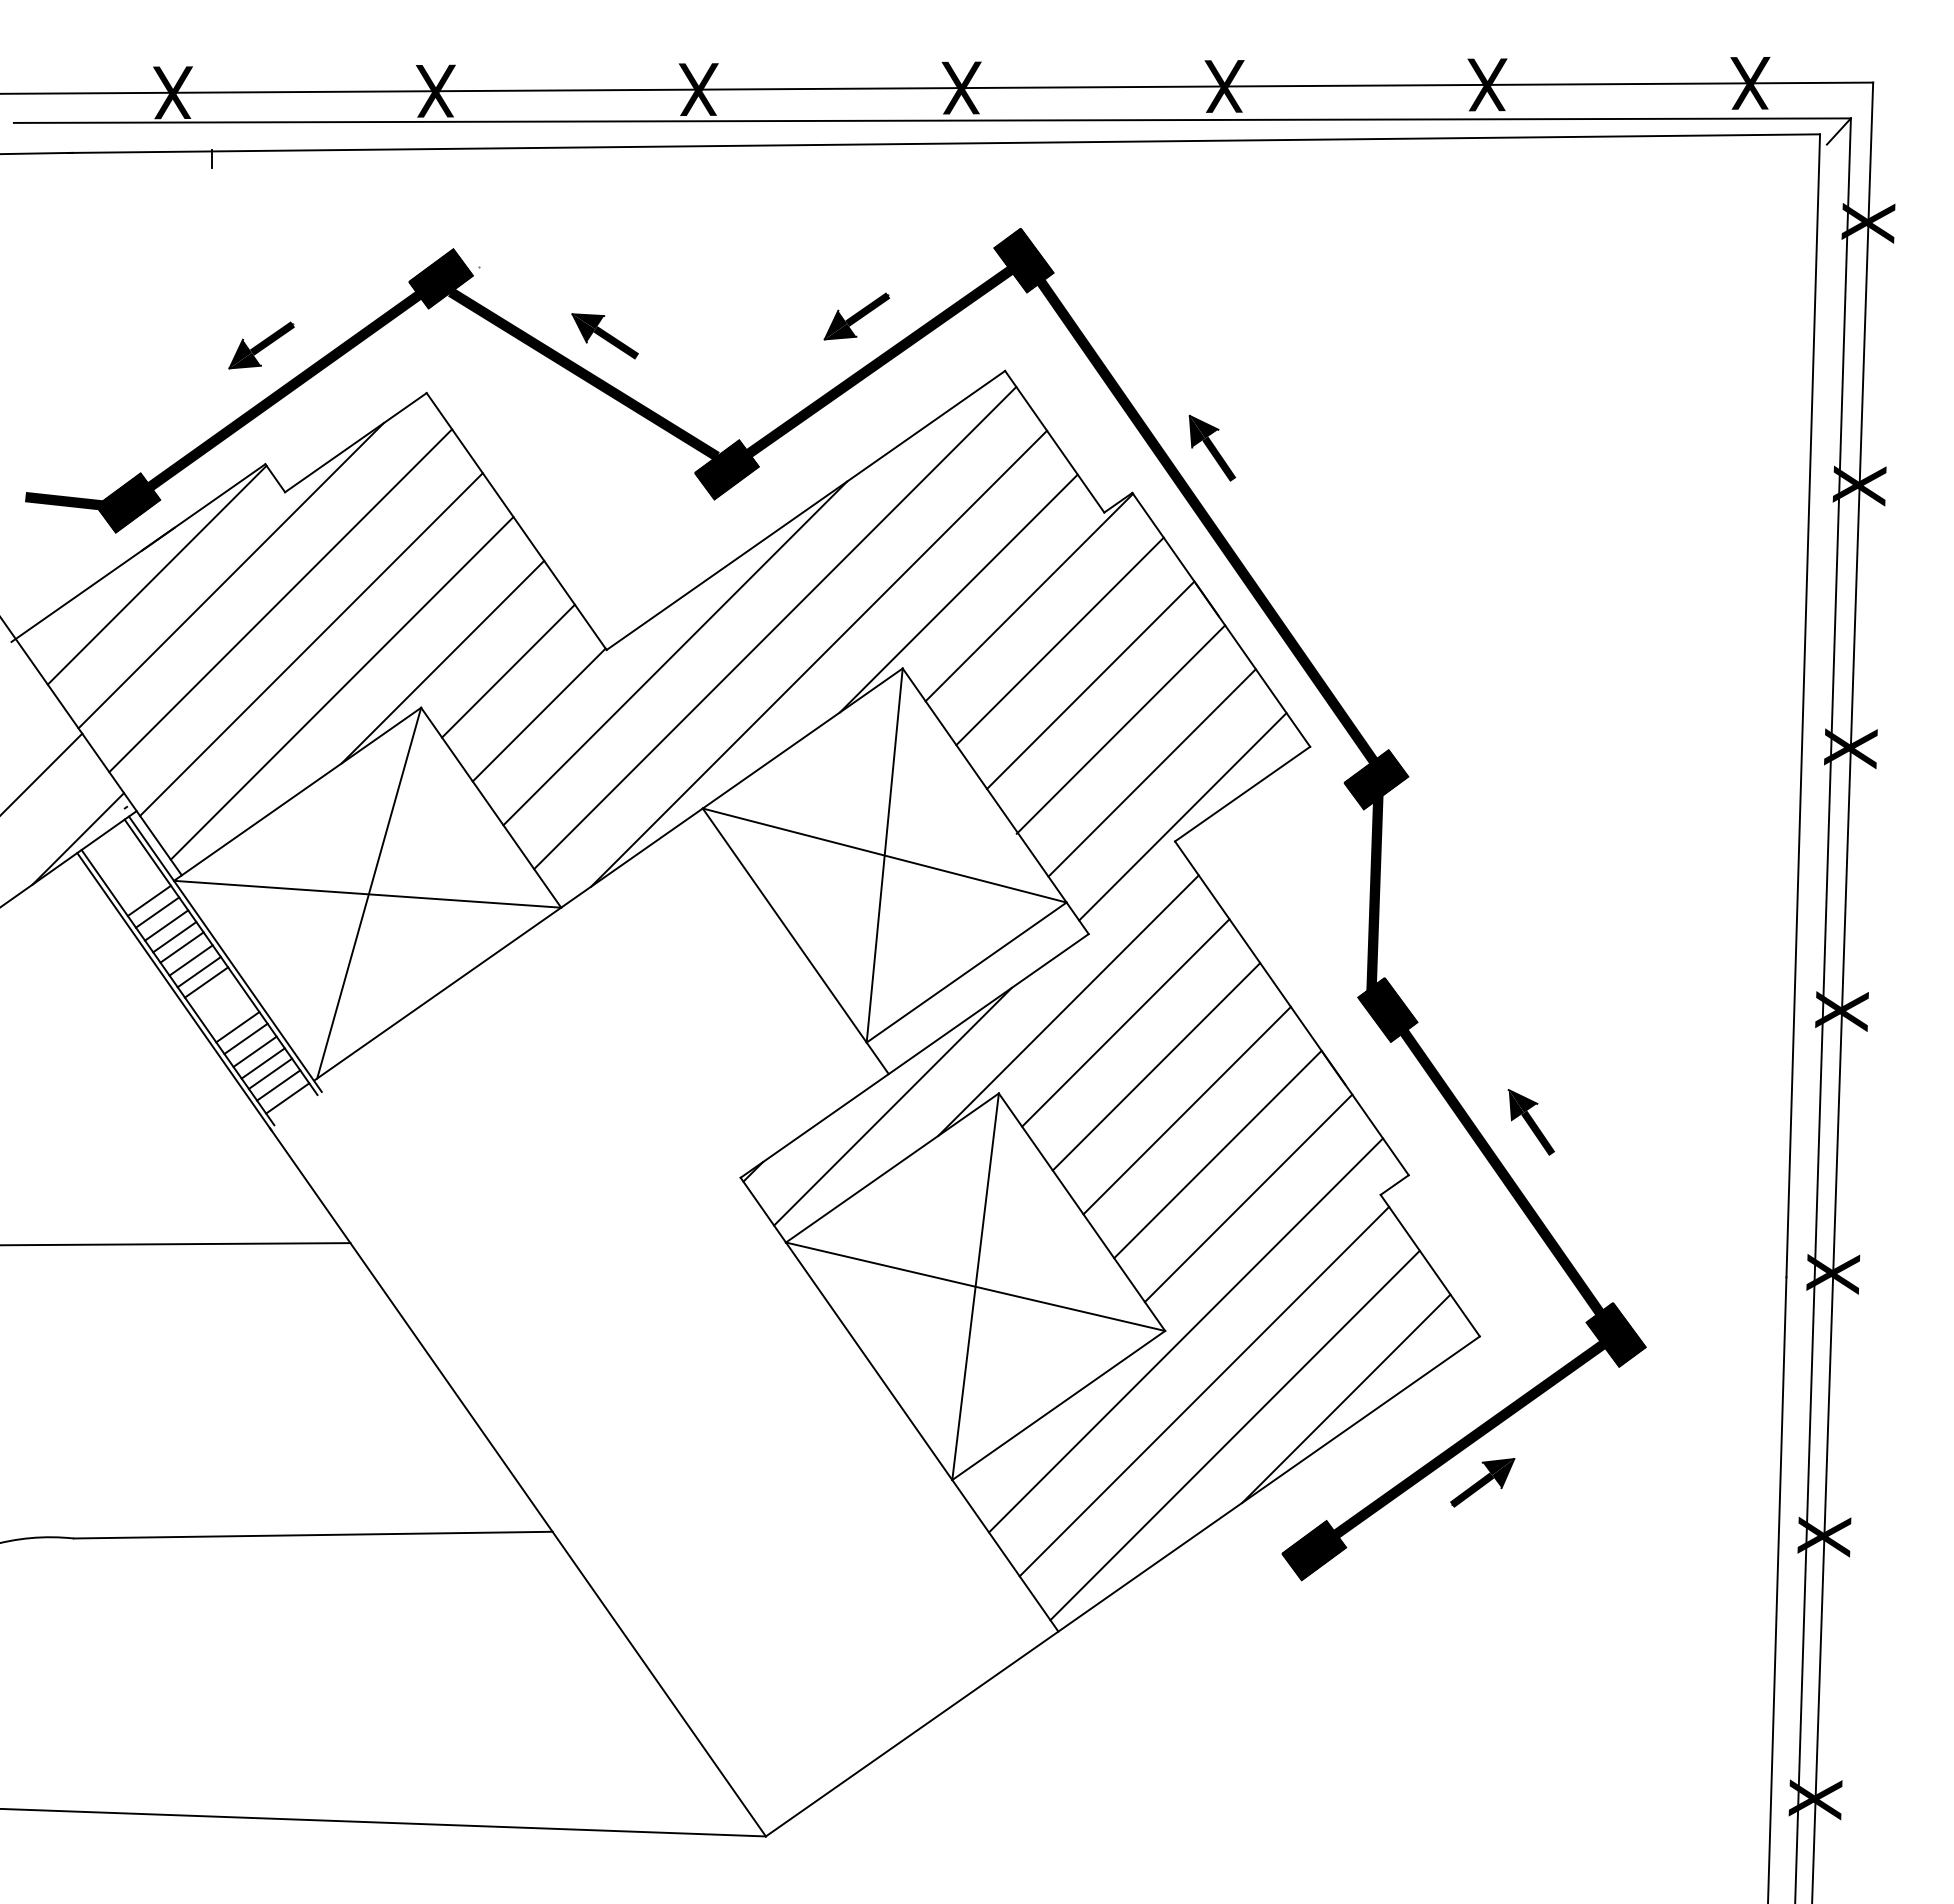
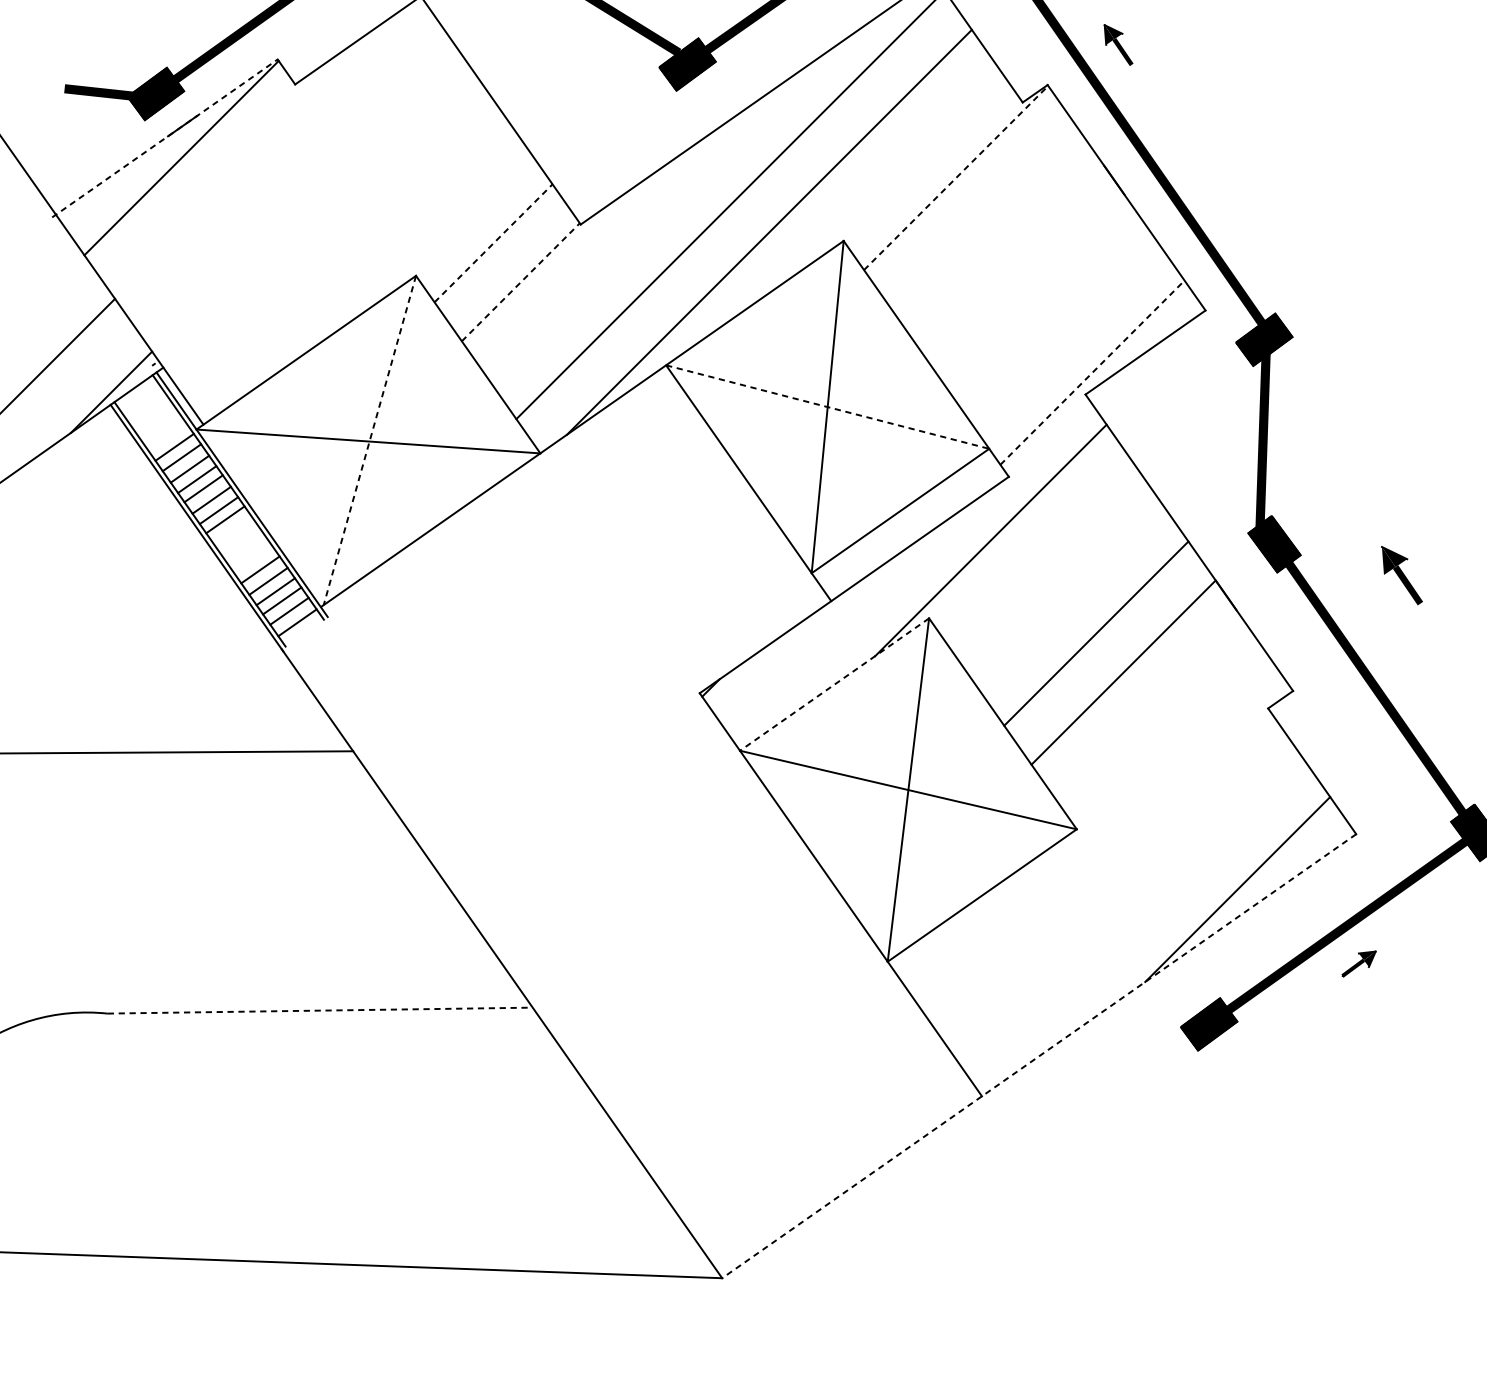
part: (1212, 447) -> (1118, 44), size x0.7
line: (138, 553) -> (164, 138), solid -> dashed
line: (230, 575) -> (246, 158), removed
line: (958, 593) -> (893, 174), removed
line: (1029, 597) -> (956, 177), solid -> dashed
line: (280, 600) -> (291, 180), removed
line: (1059, 641) -> (982, 216), removed
line: (311, 644) -> (318, 219), removed
line: (675, 653) -> (641, 227), removed
line: (442, 661) -> (434, 234), removed
line: (508, 671) -> (493, 243), solid -> dashed
line: (1090, 684) -> (1010, 255), removed
line: (341, 688) -> (345, 258), removed
line: (539, 715) -> (521, 282), solid -> dashed
line: (1120, 729) -> (1037, 295), removed
line: (1151, 772) -> (1064, 333), removed
line: (1182, 816) -> (1092, 372), solid -> dashed
line: (884, 855) -> (827, 407), solid -> dashed
line: (369, 893) -> (370, 440), solid -> dashed
line: (1125, 1022) -> (1041, 555), removed
line: (237, 1027) -> (252, 559), removed
line: (1156, 1066) -> (1069, 594), removed
line: (892, 1106) -> (834, 629), removed
part: (1530, 1122) -> (1401, 575), moved
line: (892, 1168) -> (834, 685), solid -> dashed
line: (1248, 1198) -> (1150, 711), removed
line: (1186, 1335) -> (1095, 833), removed
line: (1204, 1391) -> (1111, 883), removed
line: (1234, 1435) -> (1138, 922), removed
part: (1482, 1482) -> (1358, 963), size x0.6
line: (313, 1535) -> (320, 1010), solid -> dashed
line: (1122, 1586) -> (1038, 1056), solid -> dashed

